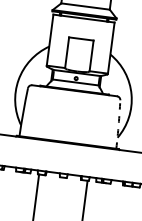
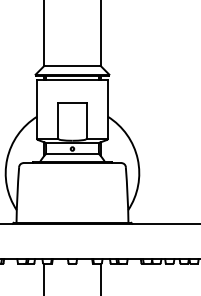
arc: (118, 124) -> (127, 194), dashed -> solid

